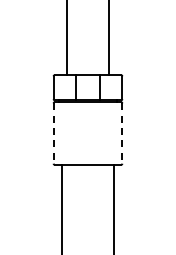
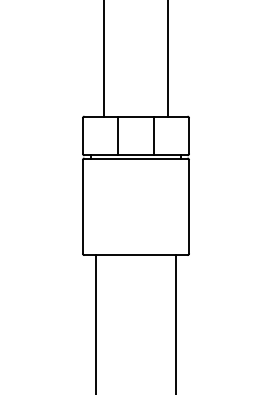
line: (53, 134) -> (82, 208), dashed -> solid
line: (122, 134) -> (189, 208), dashed -> solid

